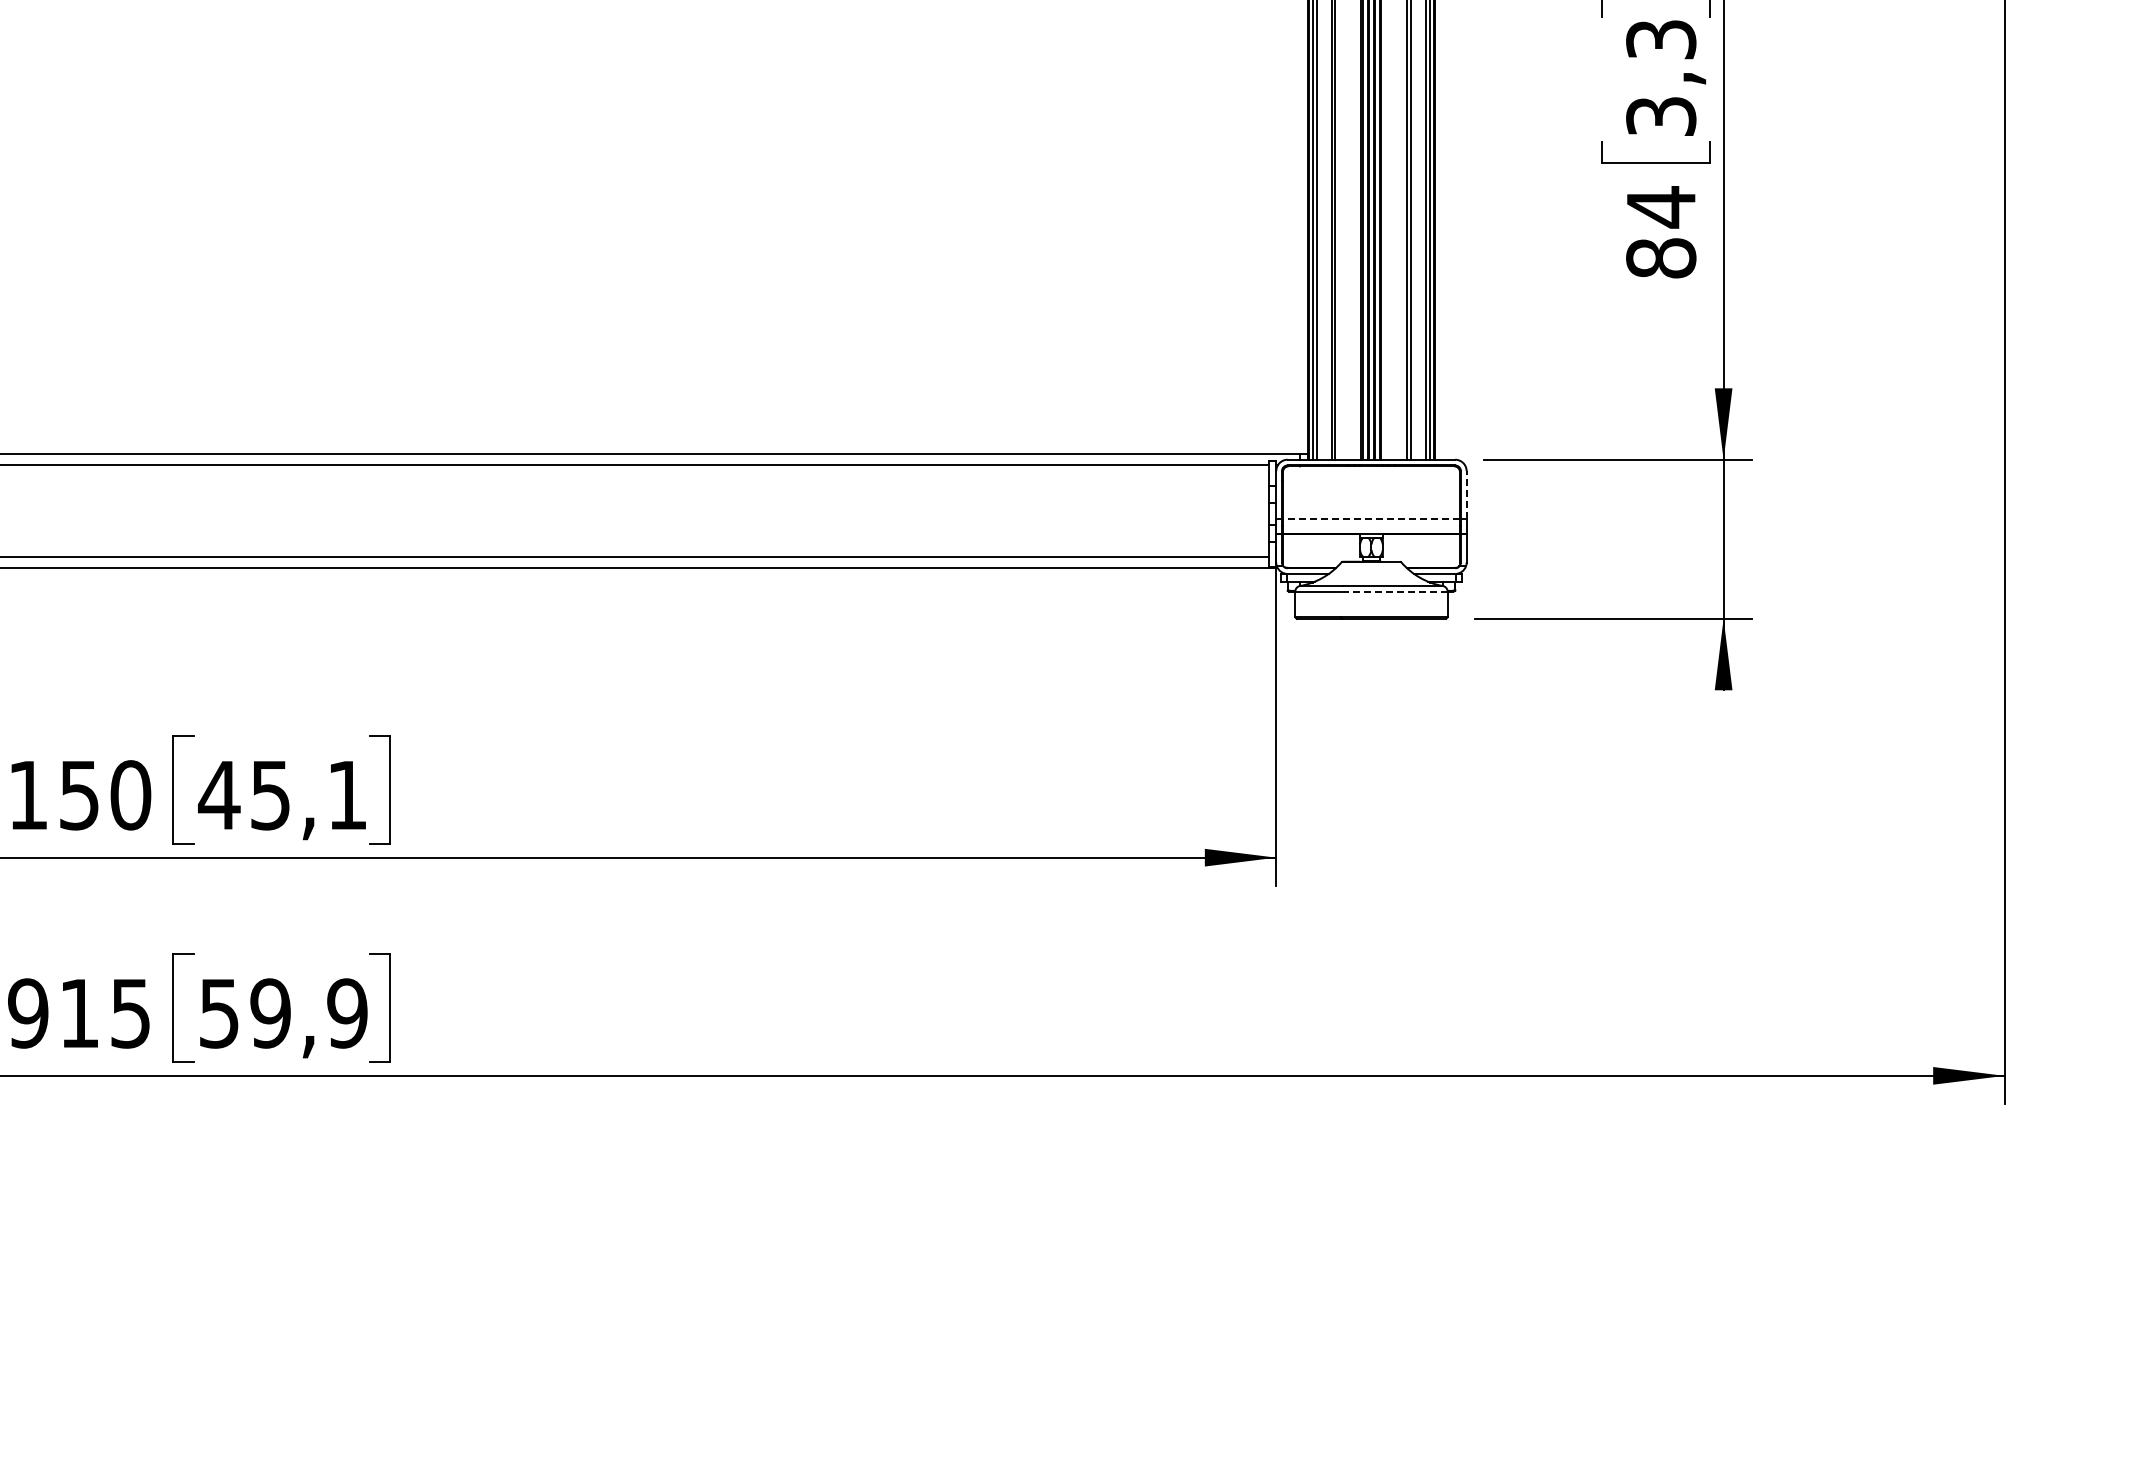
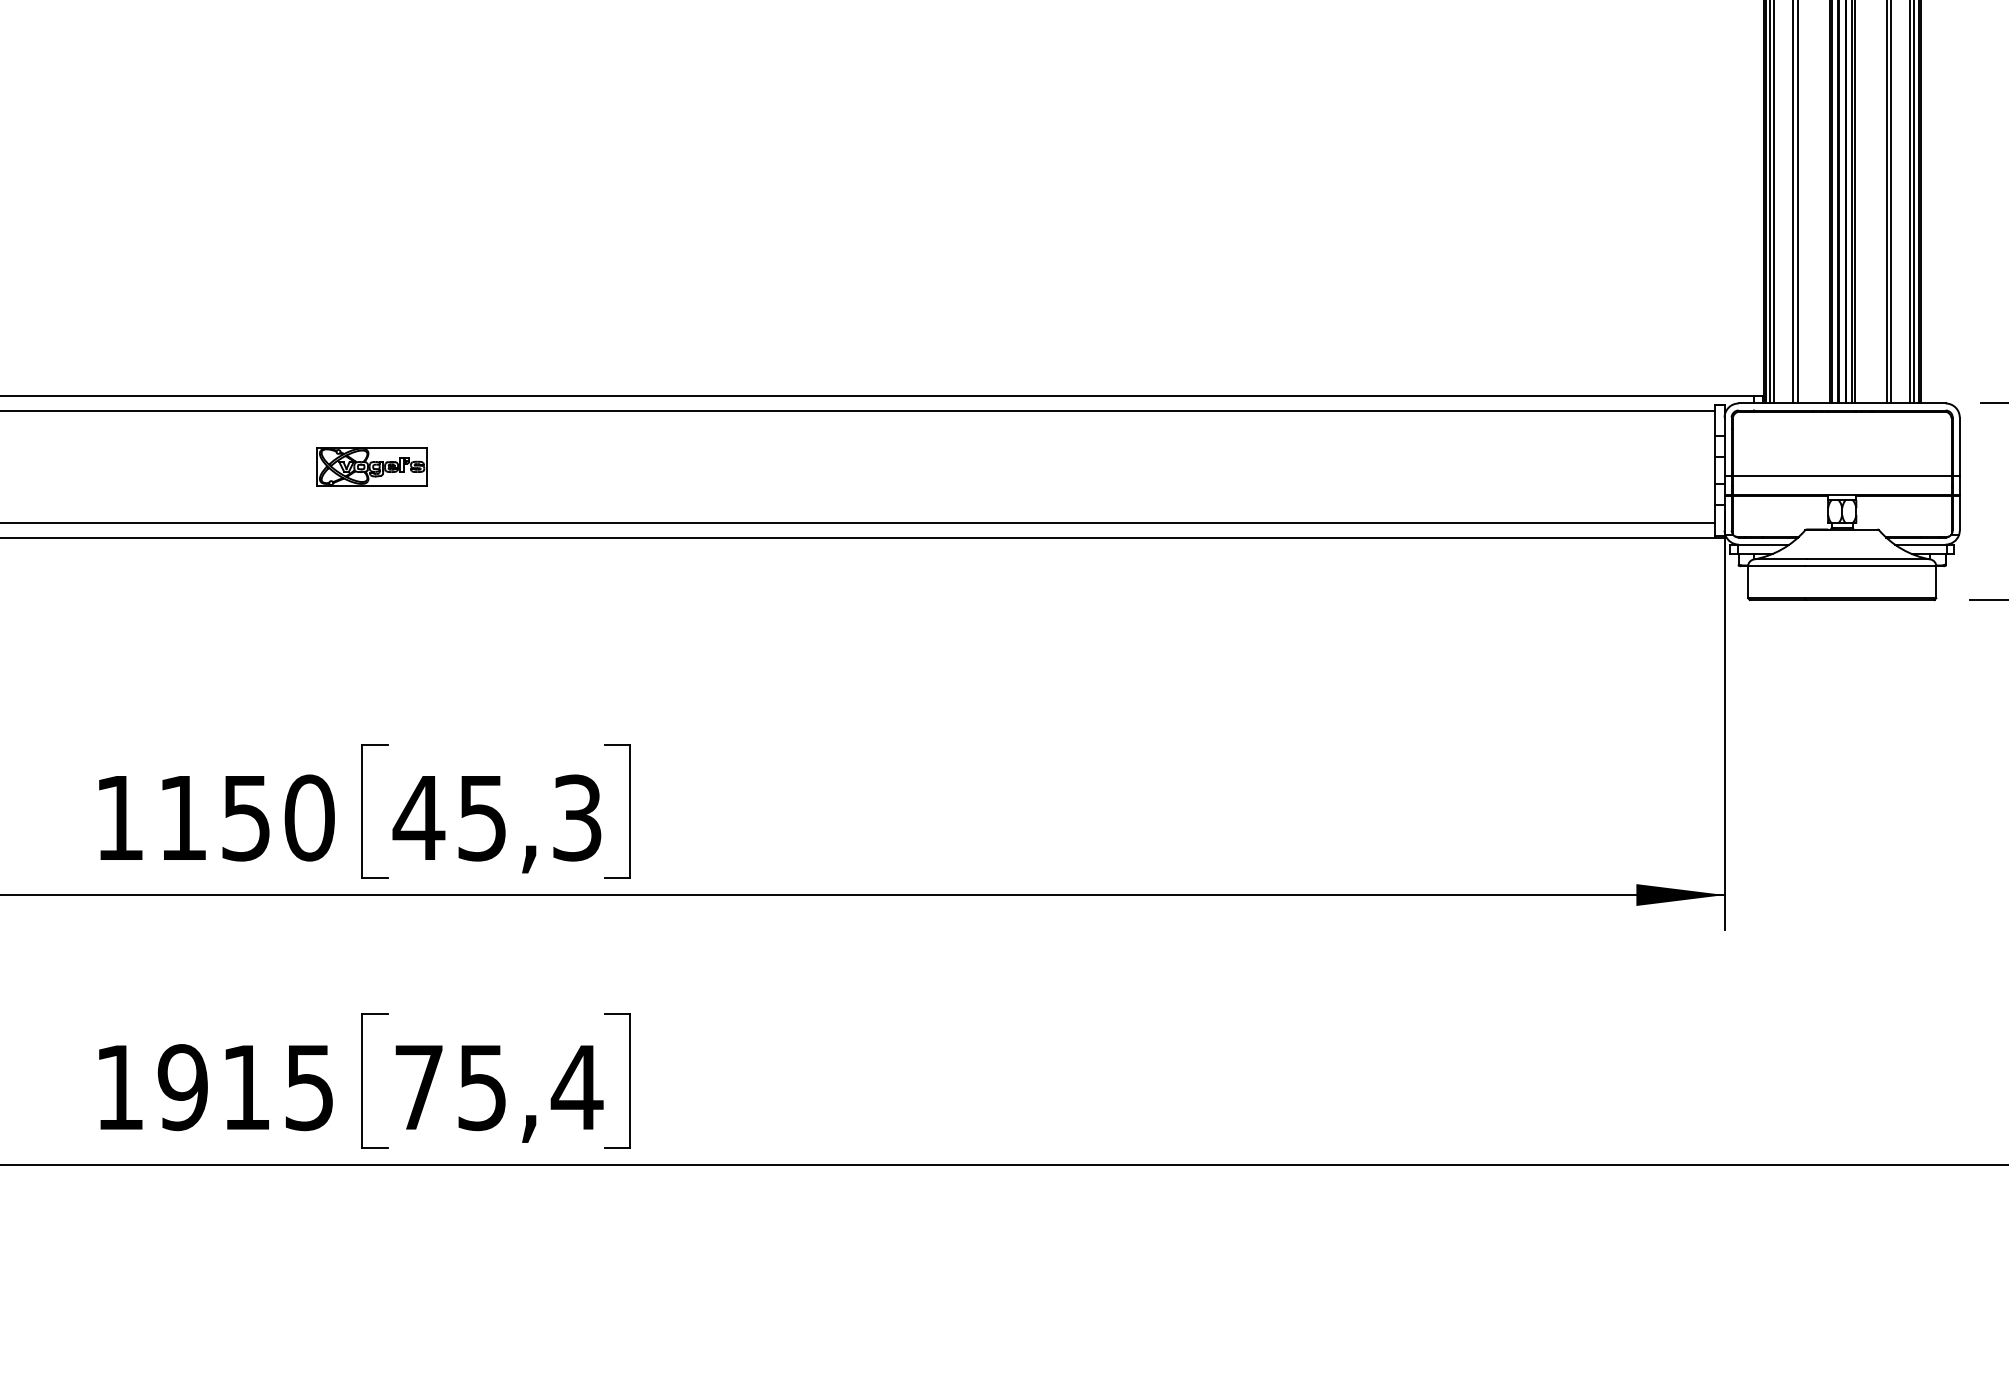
line: (1466, 494) -> (1959, 446), dashed -> solid
part: (181, 510) -> (372, 466), added
line: (1371, 518) -> (1842, 476), dashed -> solid
line: (1394, 591) -> (1870, 566), dashed -> solid
text: (347, 795) -> (577, 818), 45,1 -> 45,3
text: (284, 1013) -> (499, 1087), 59,9 -> 75,4

